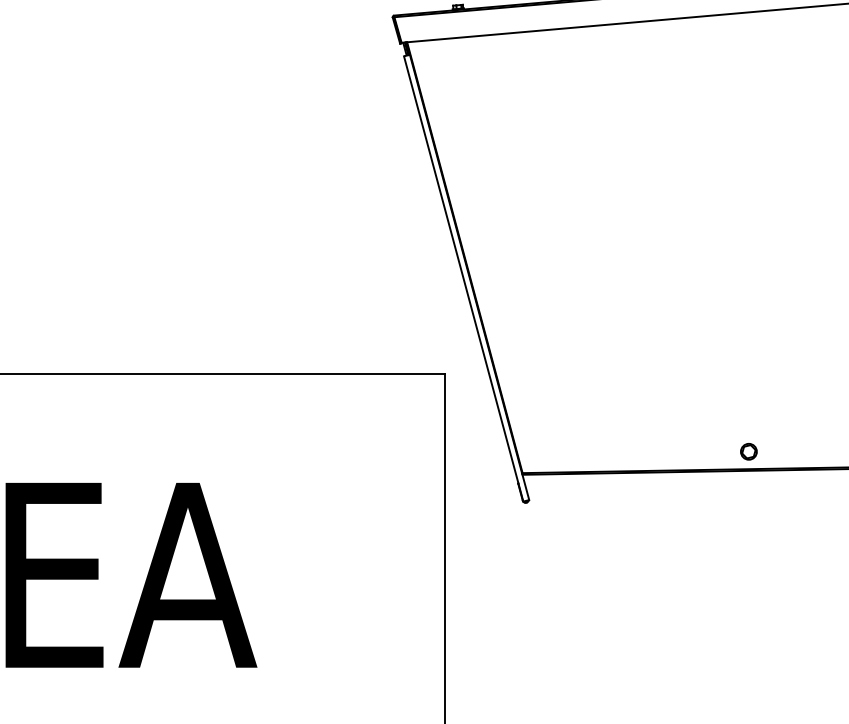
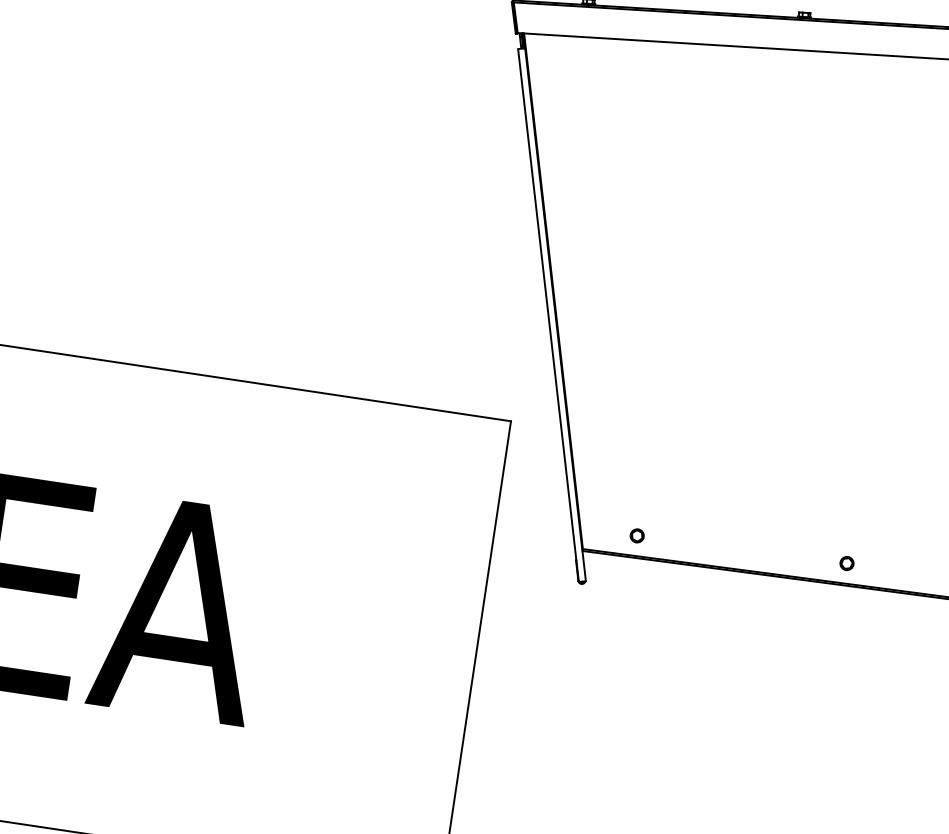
circle: (748, 451) -> (846, 563), size x0.71
circle: (566, 454) -> (636, 535), added

